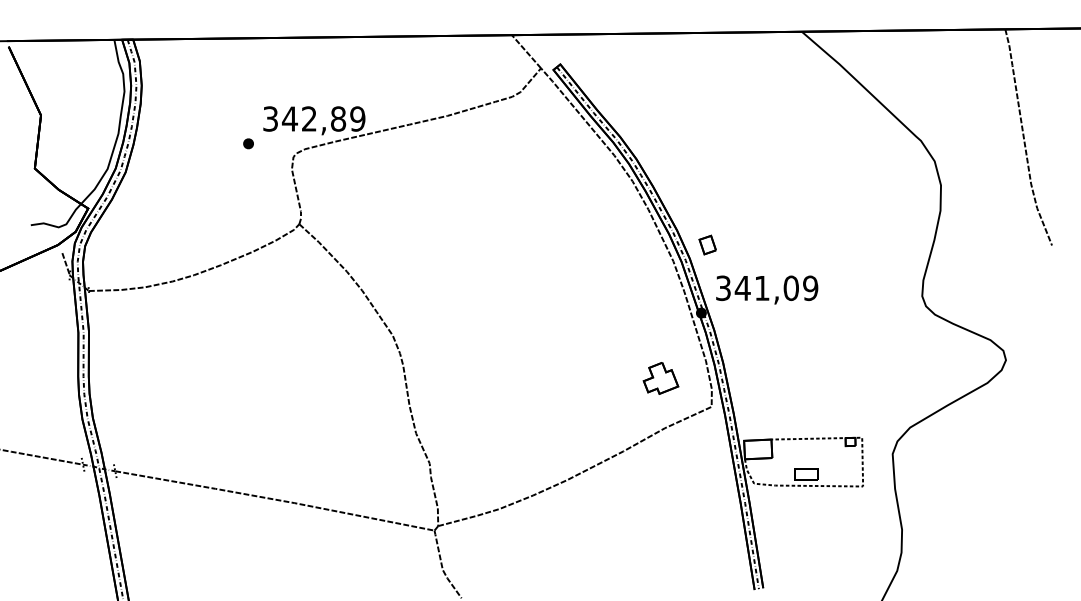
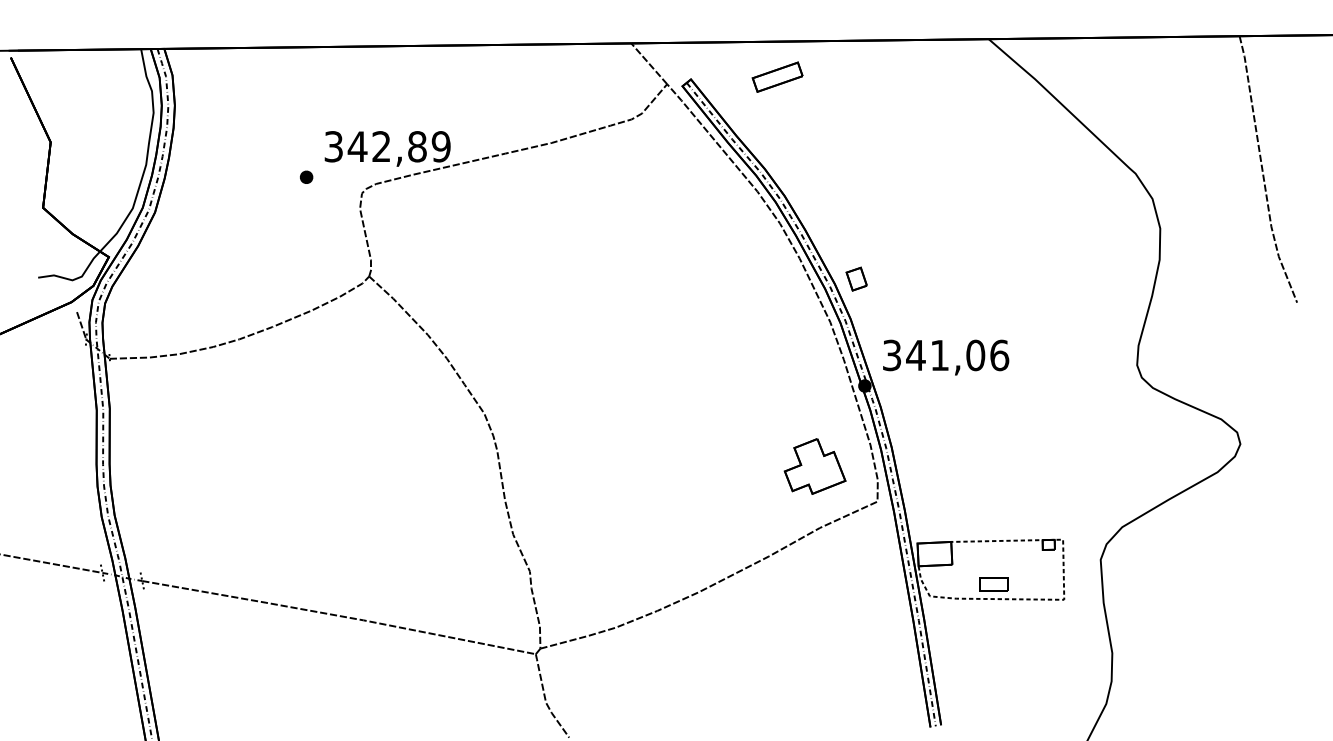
part: (630, 62) -> (777, 76), added
part: (707, 244) -> (856, 278), moved
text: (810, 288) -> (999, 355), 341,09 -> 341,06
part: (660, 378) -> (814, 466), size x1.43

